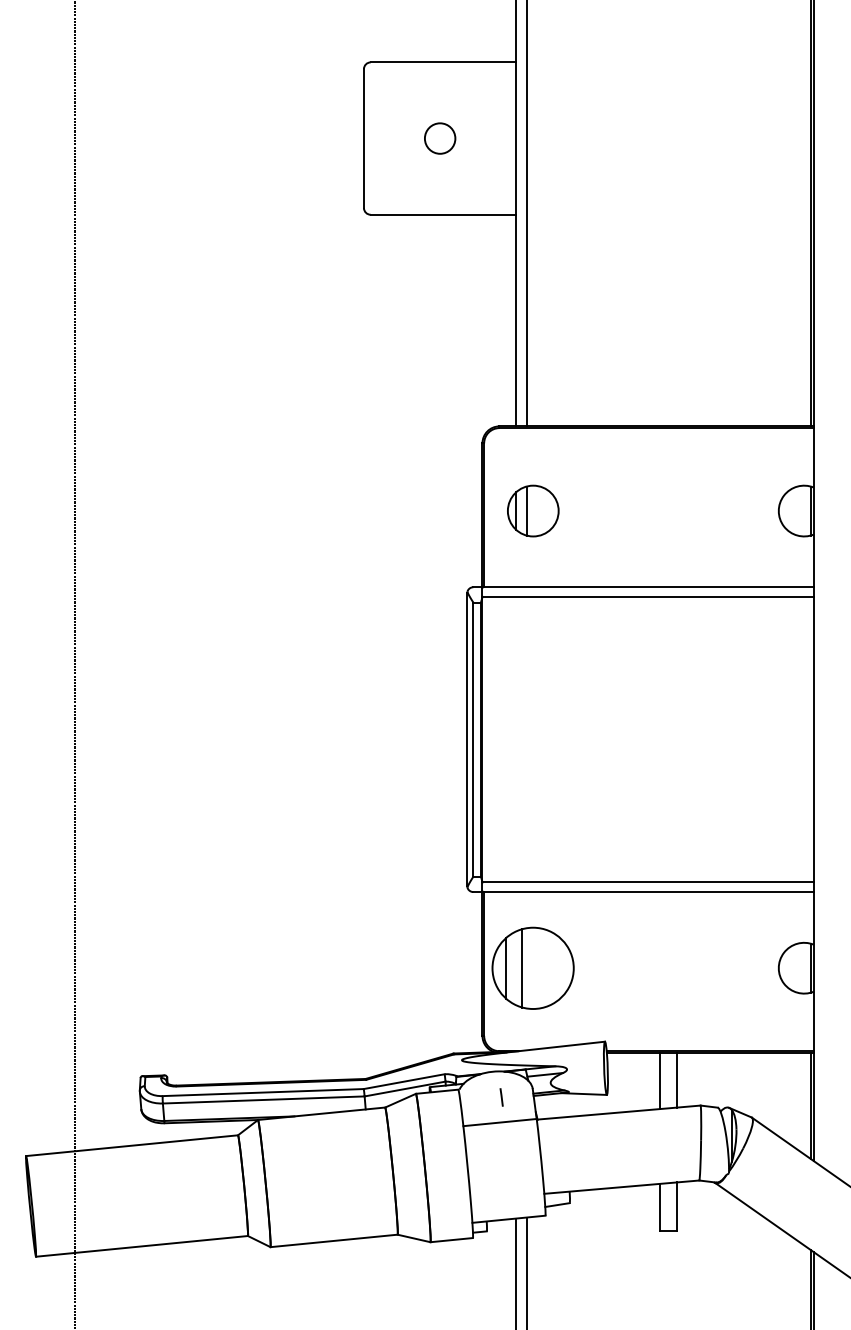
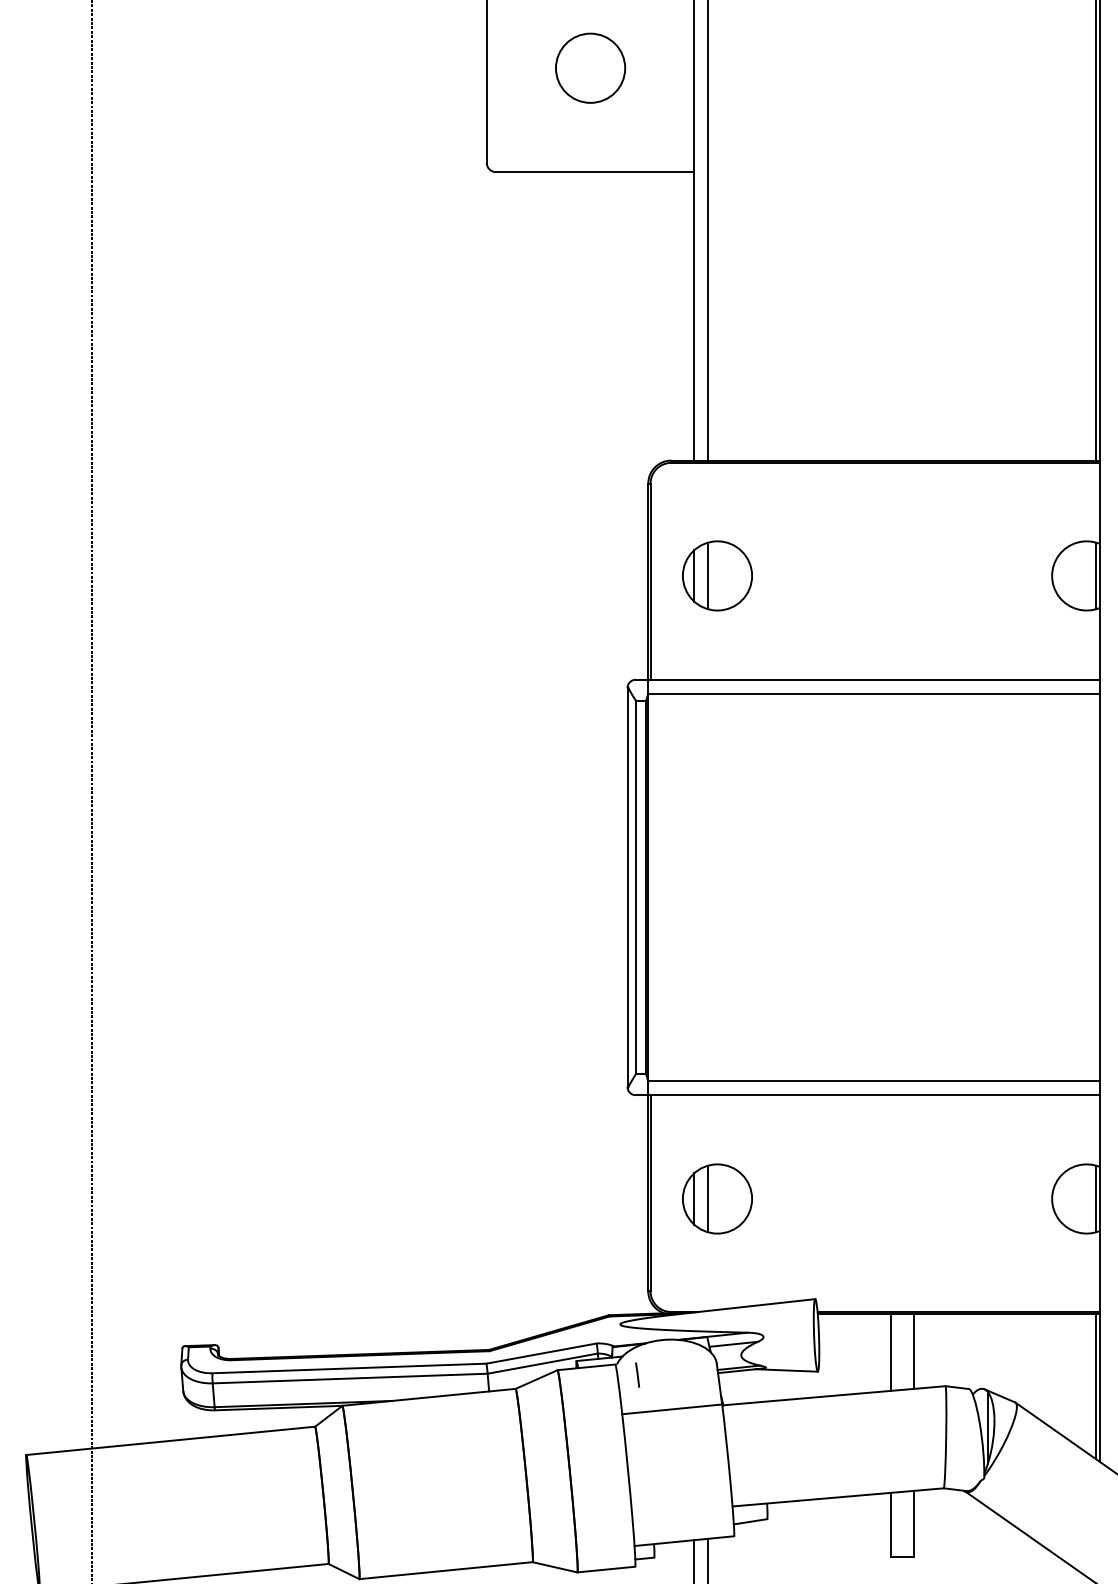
circle: (439, 138) -> (589, 68), size x1.67
part: (533, 967) -> (717, 1198), size x0.62
line: (501, 1097) -> (637, 1375), moved

